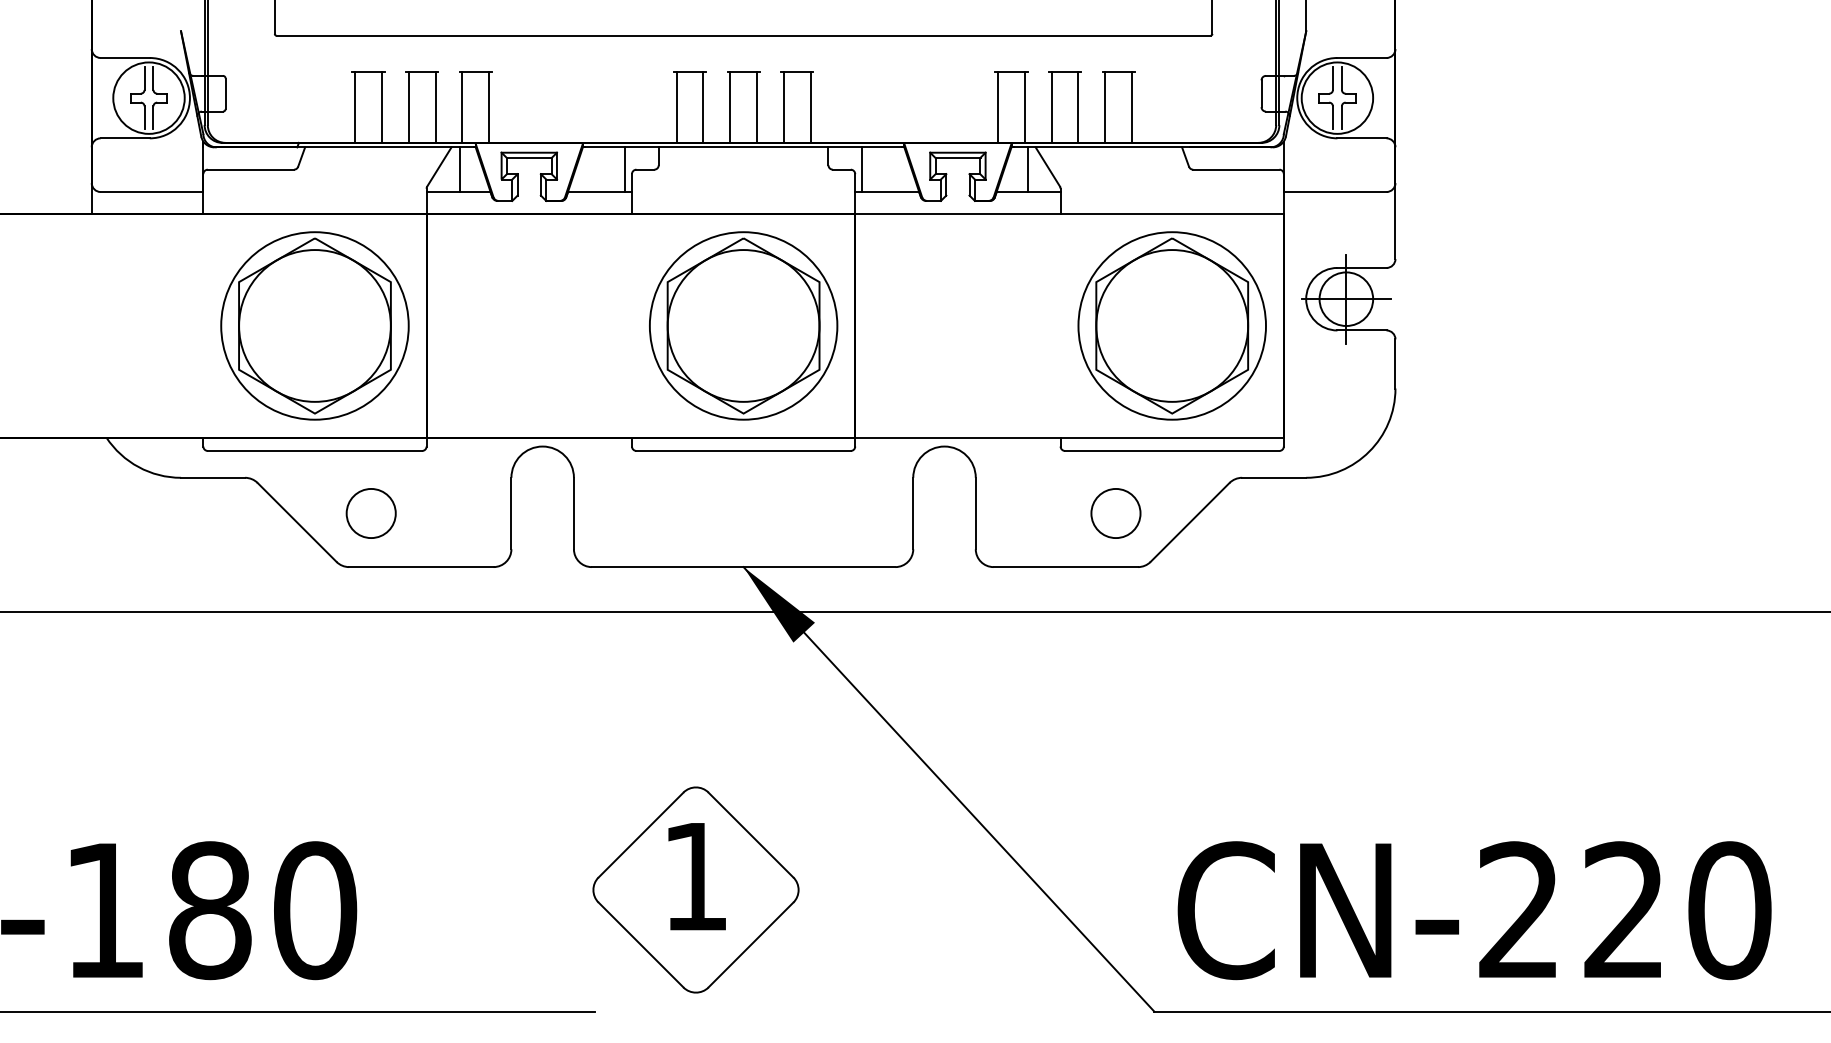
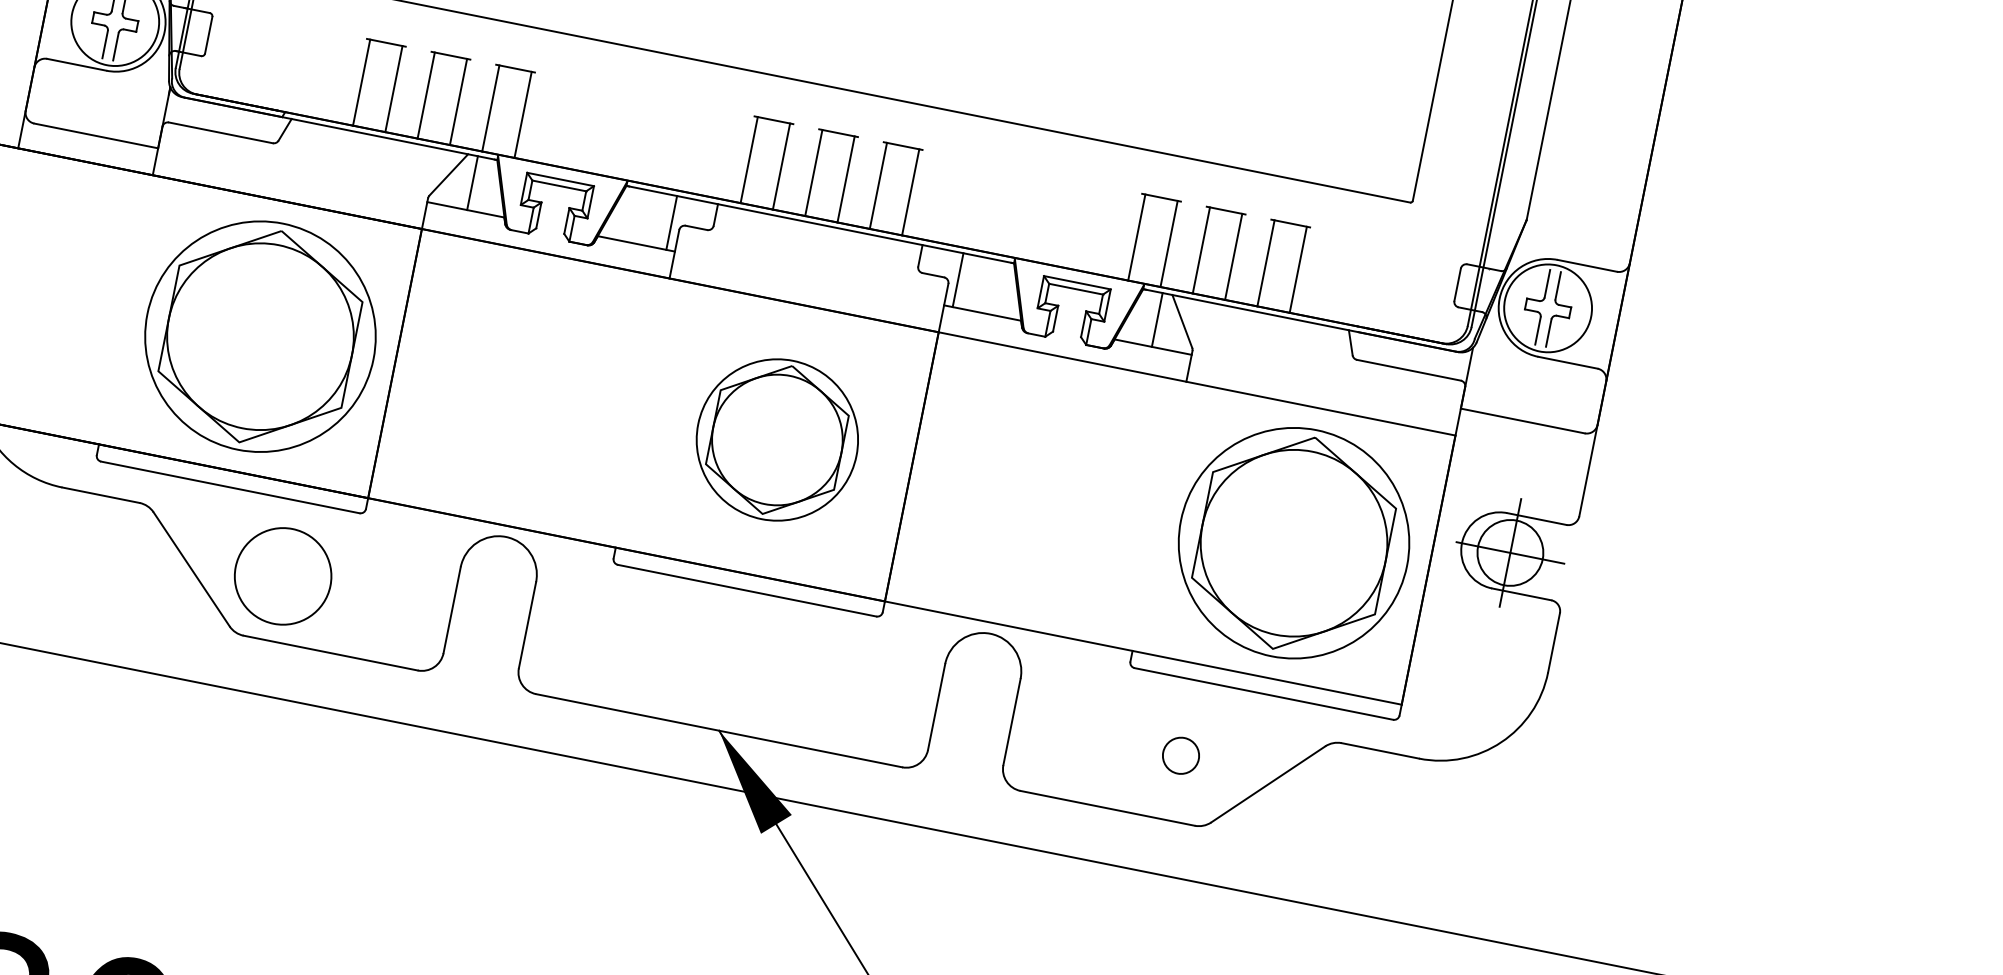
part: (743, 325) -> (777, 439), size x0.7
circle: (370, 513) -> (282, 576), size x1.6
circle: (1115, 513) -> (1180, 755), size x0.6

